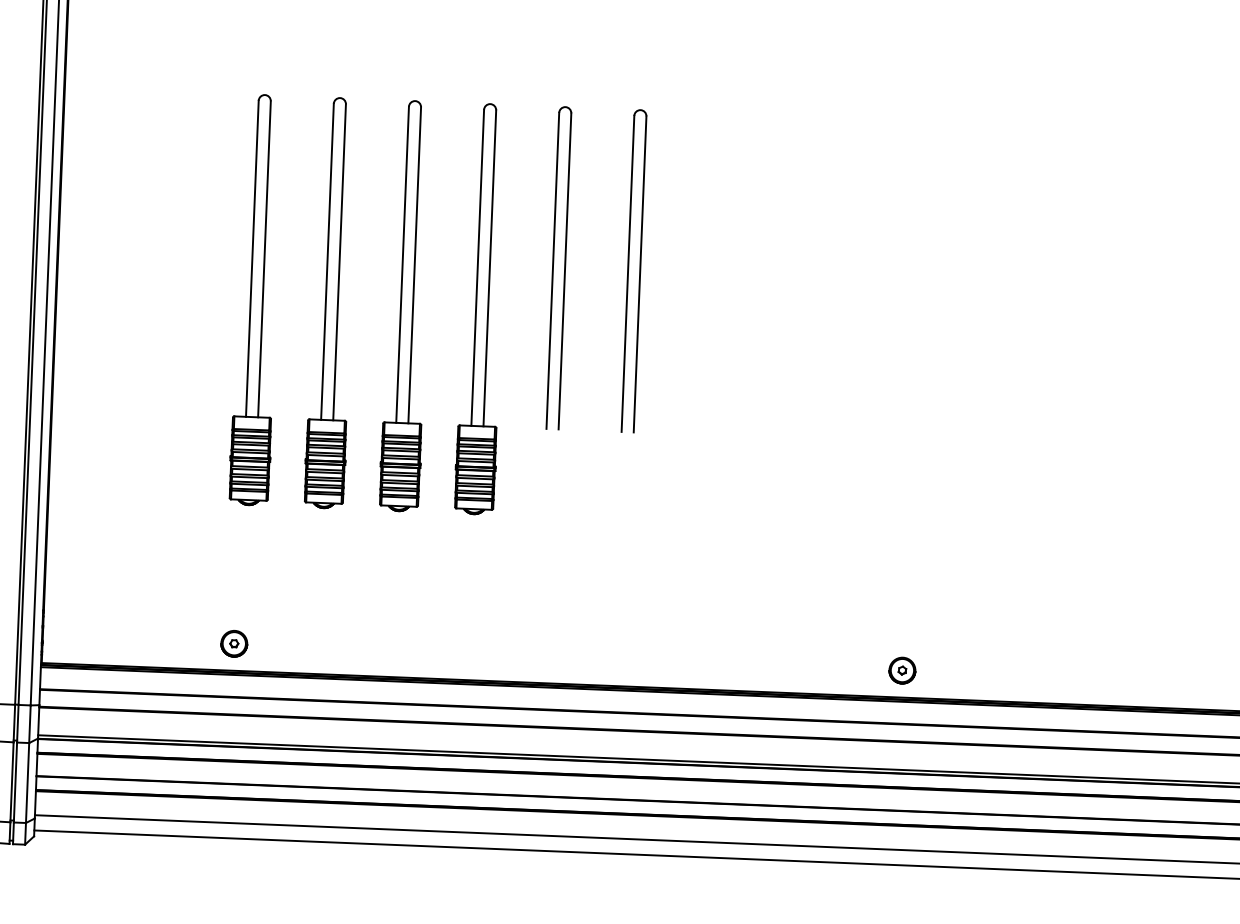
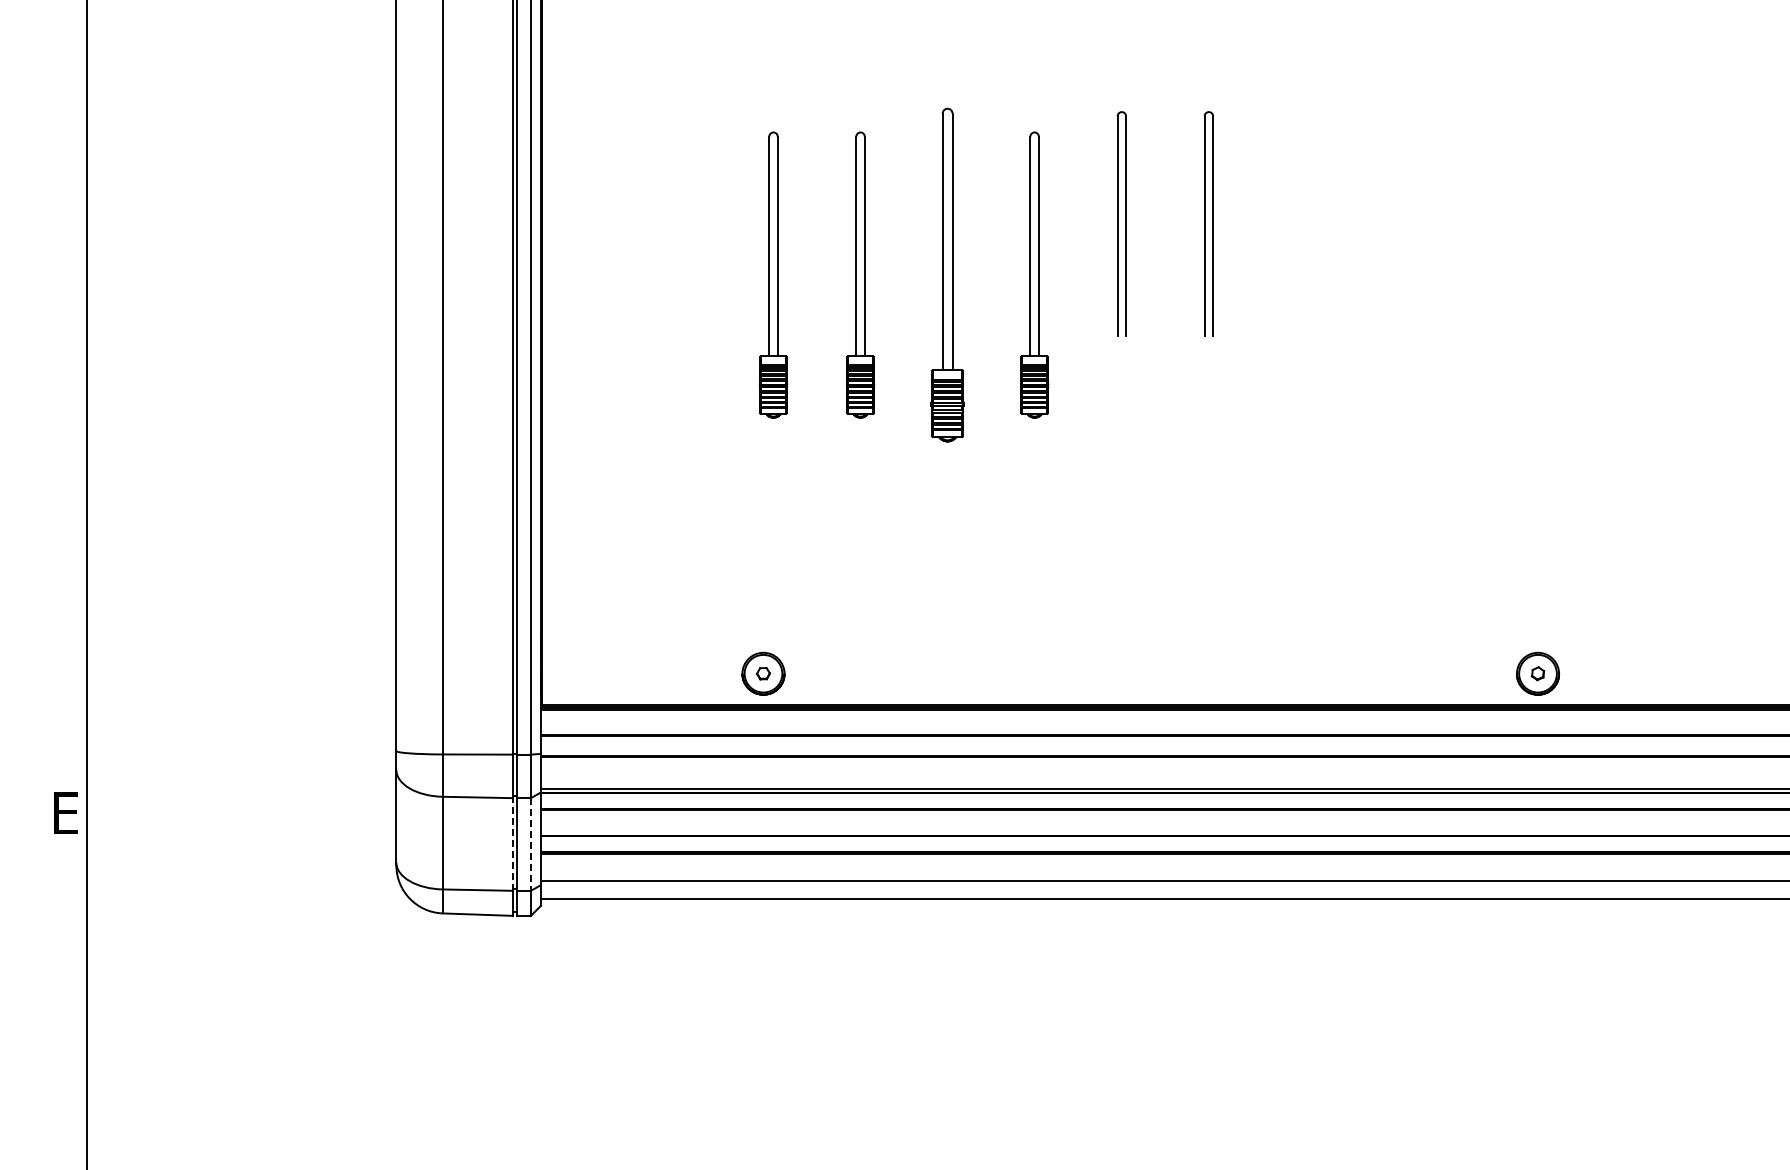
part: (558, 267) -> (1121, 223), size x0.6
part: (633, 270) -> (1208, 223), size x0.6
part: (256, 299) -> (773, 274), size x0.6
part: (331, 302) -> (860, 274), size x0.6
part: (406, 305) -> (947, 274), size x0.7
part: (481, 308) -> (1034, 274), size x0.6
part: (234, 643) -> (763, 673), size x1.4
part: (902, 670) -> (1537, 673), size x1.4
line: (11, 781) -> (512, 843), solid -> dashed
line: (27, 783) -> (530, 845), solid -> dashed

